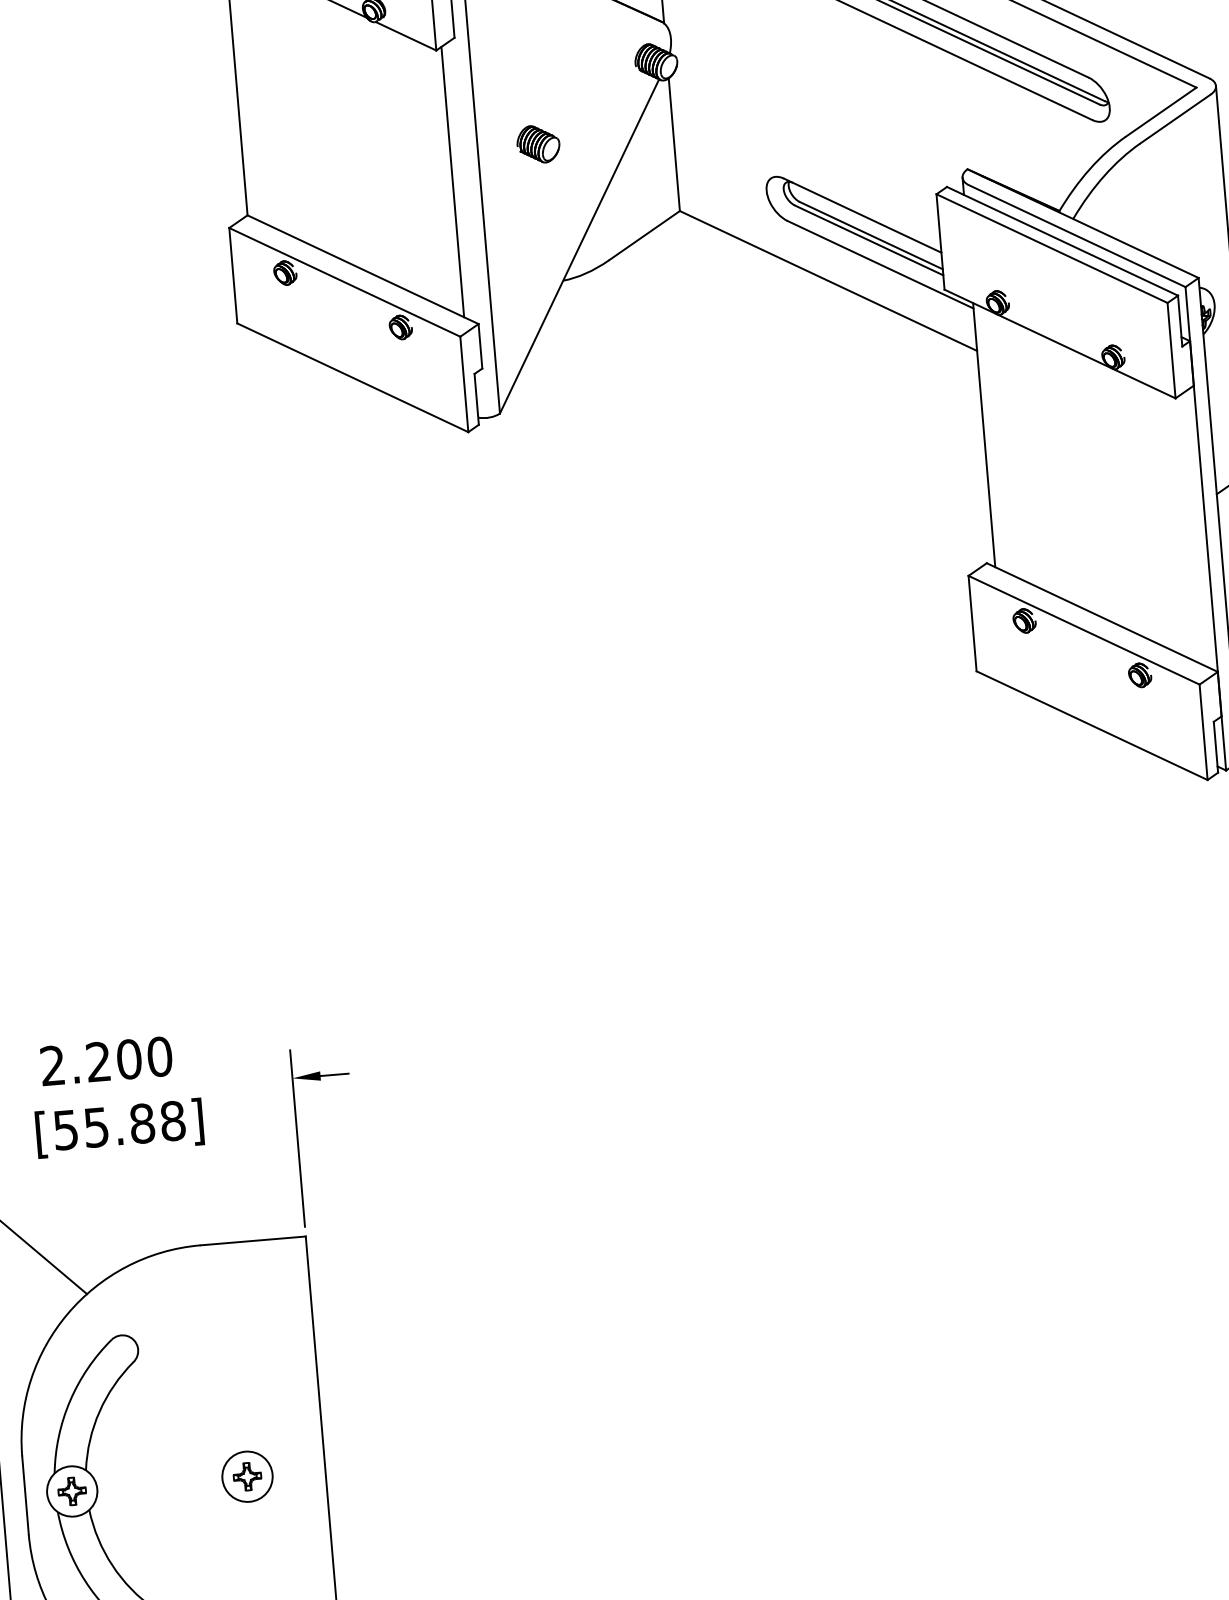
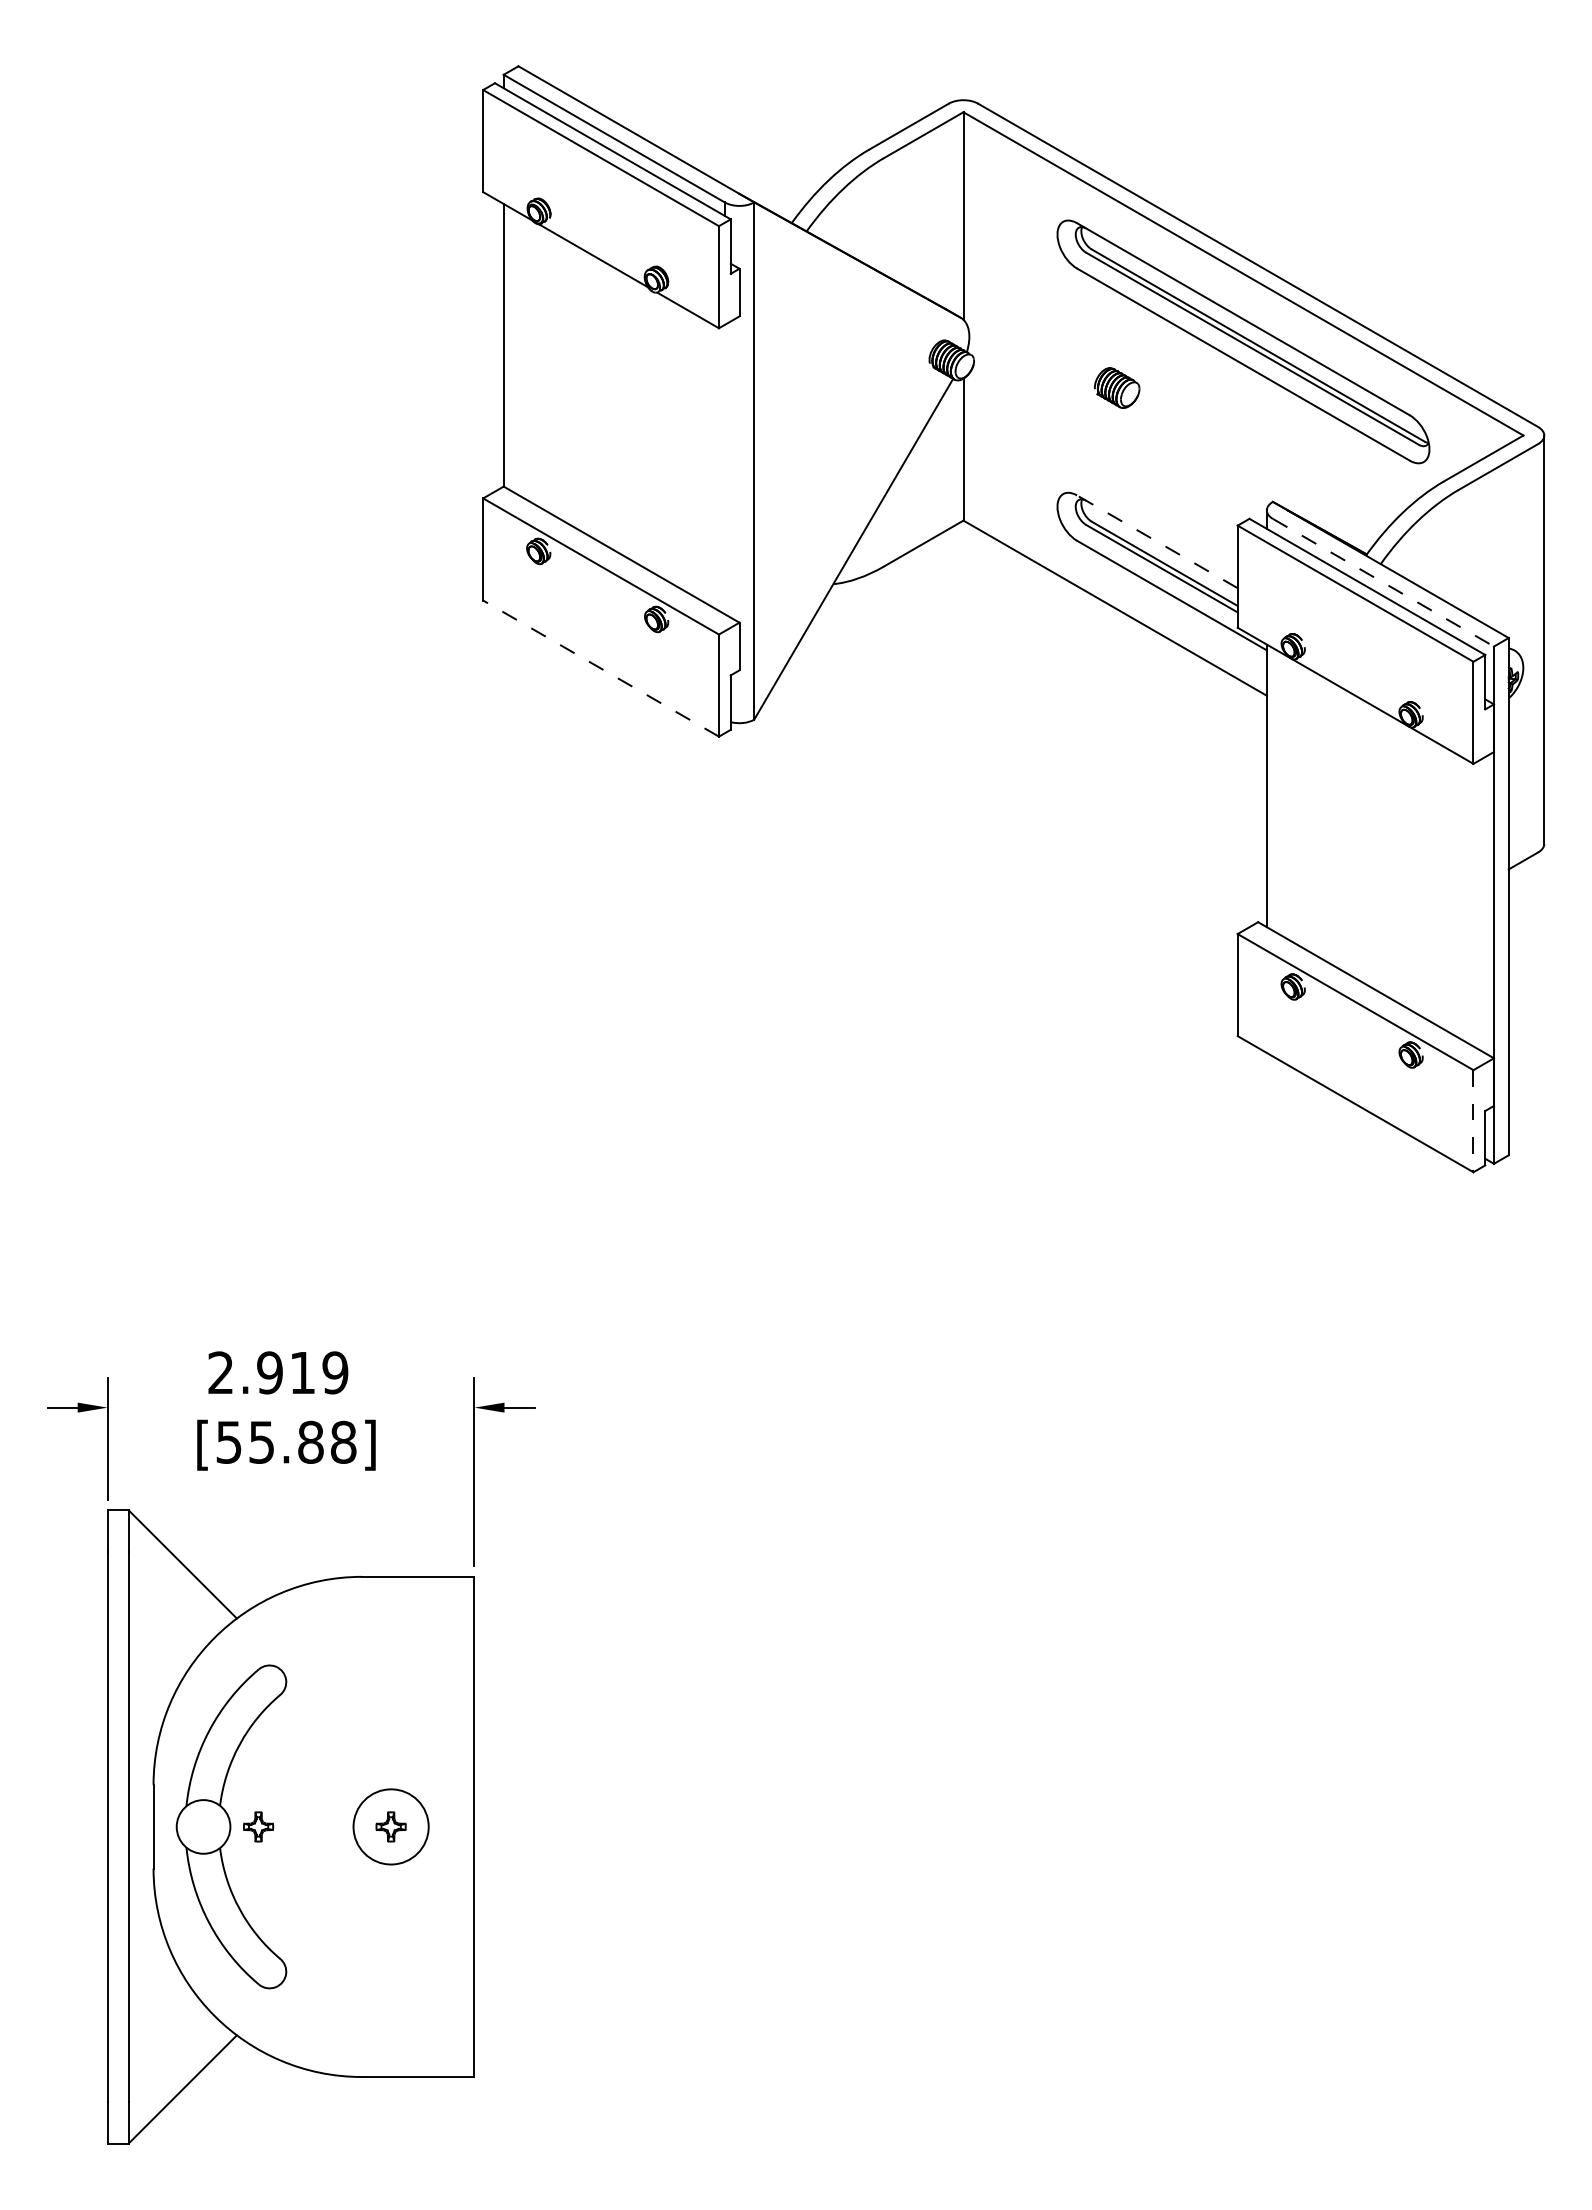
part: (538, 143) -> (1117, 387), moved
line: (452, 182) -> (724, 469), removed
line: (862, 215) -> (1157, 541), solid -> dashed
line: (1077, 235) -> (1383, 582), solid -> dashed
line: (352, 377) -> (600, 668), solid -> dashed
line: (1203, 732) -> (1473, 1121), solid -> dashed
text: (129, 1059) -> (302, 1372), 2.200 -> 2.919
circle: (246, 1476) -> (390, 1826), size x1.4
part: (72, 1491) -> (258, 1826), moved

